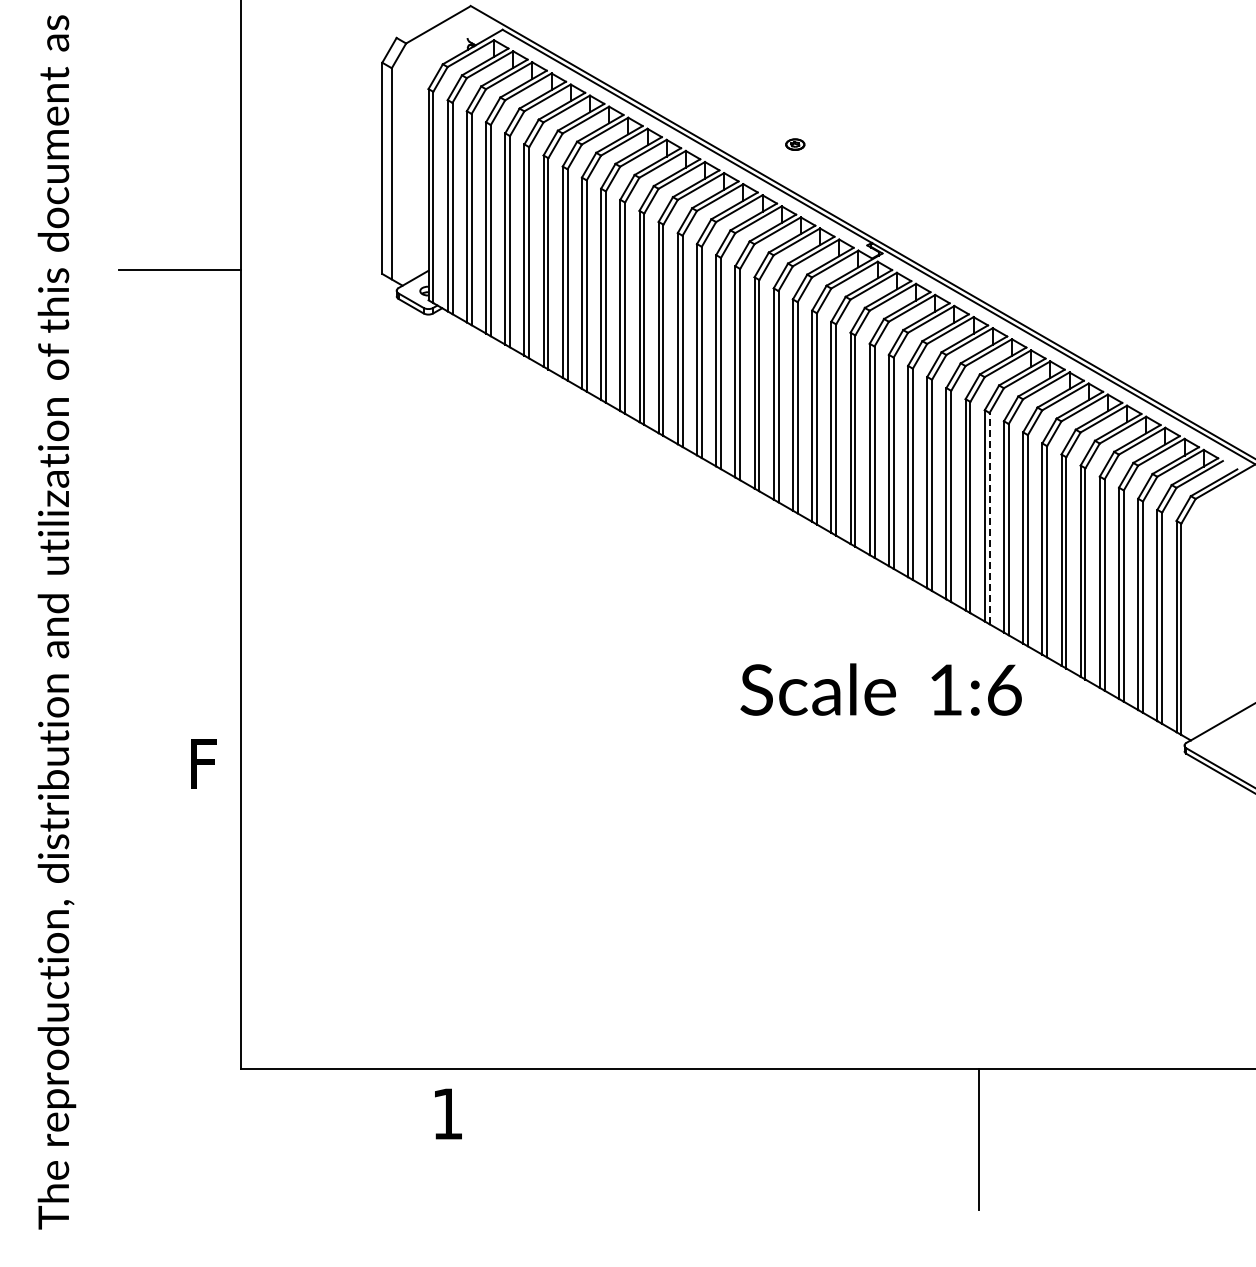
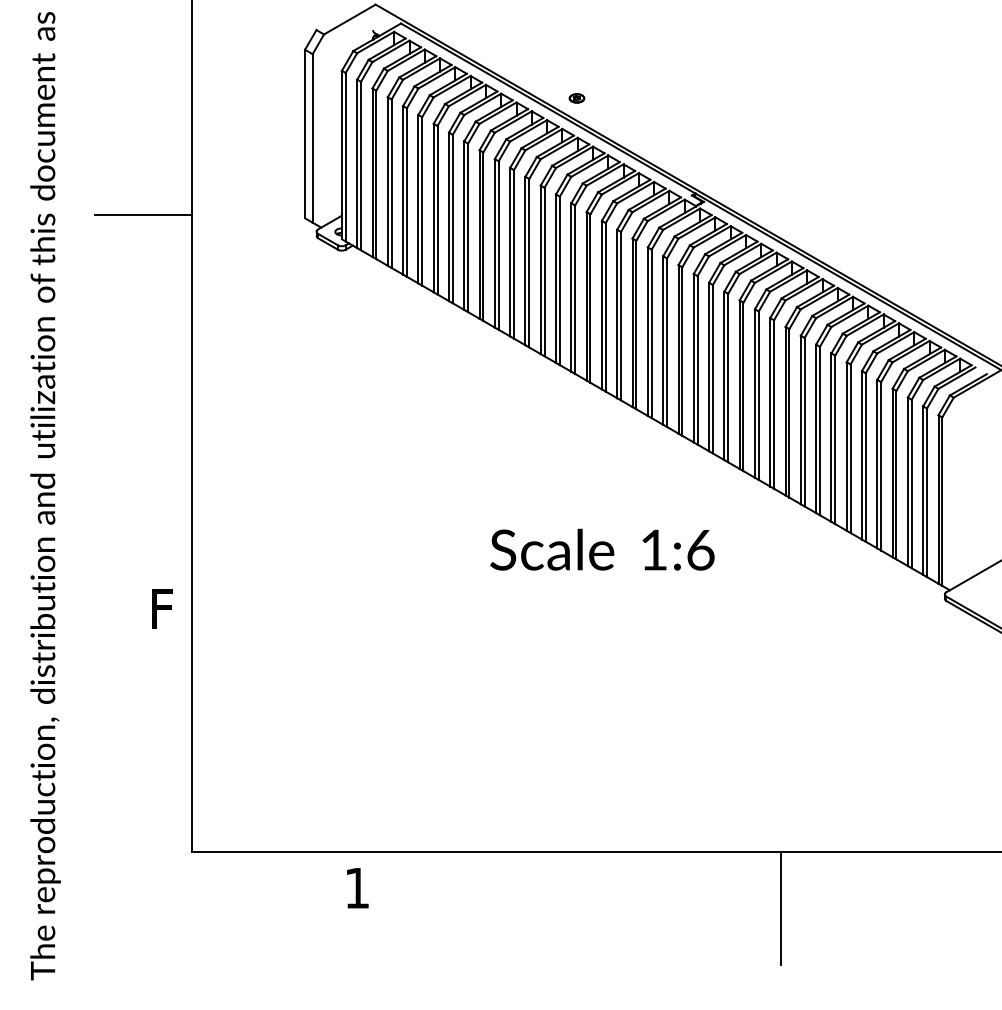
part: (795, 144) -> (577, 98), moved
line: (989, 518) -> (789, 413), dashed -> solid
text: (880, 689) -> (601, 549), moved

